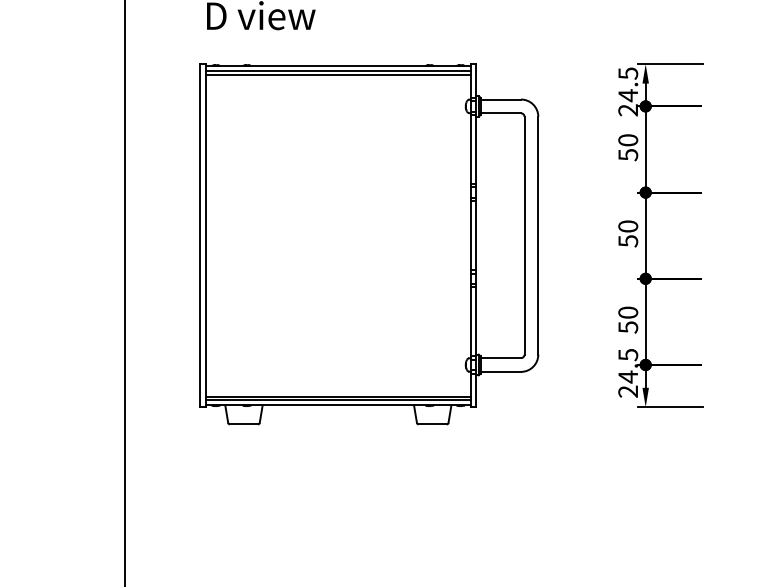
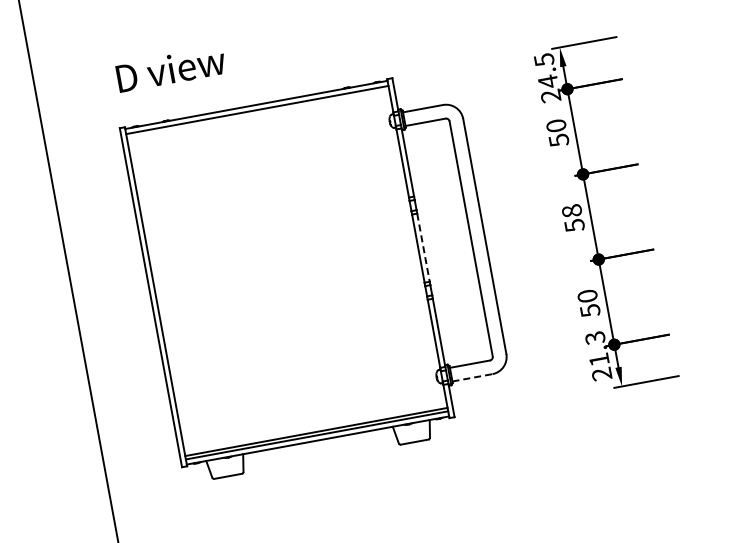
line: (338, 74) -> (258, 113), removed
text: (628, 226) -> (572, 210), 50 -> 58
line: (476, 236) -> (423, 248), solid -> dashed
text: (627, 366) -> (596, 349), 24.5 -> 21.3
line: (501, 371) -> (473, 377), solid -> dashed

